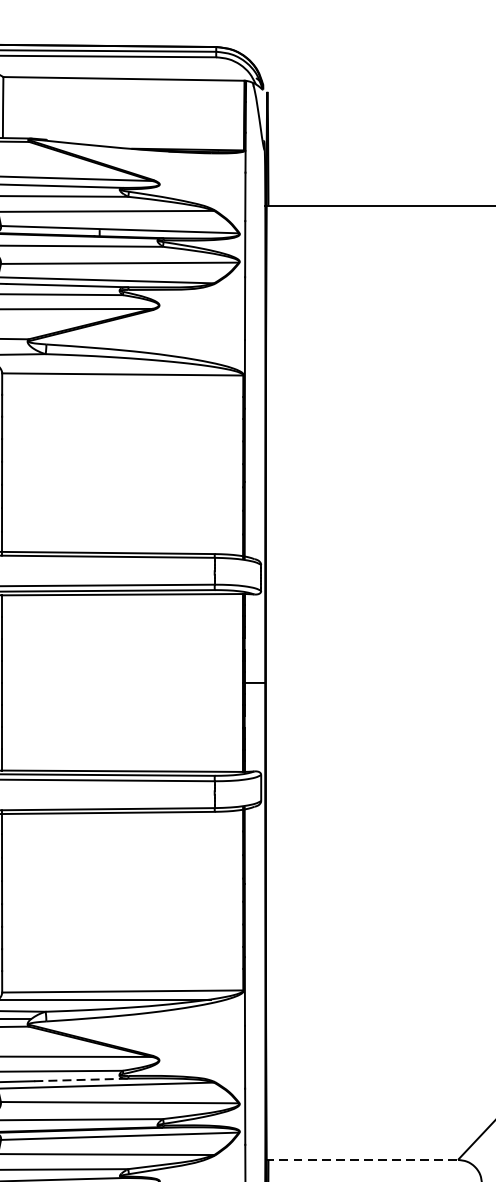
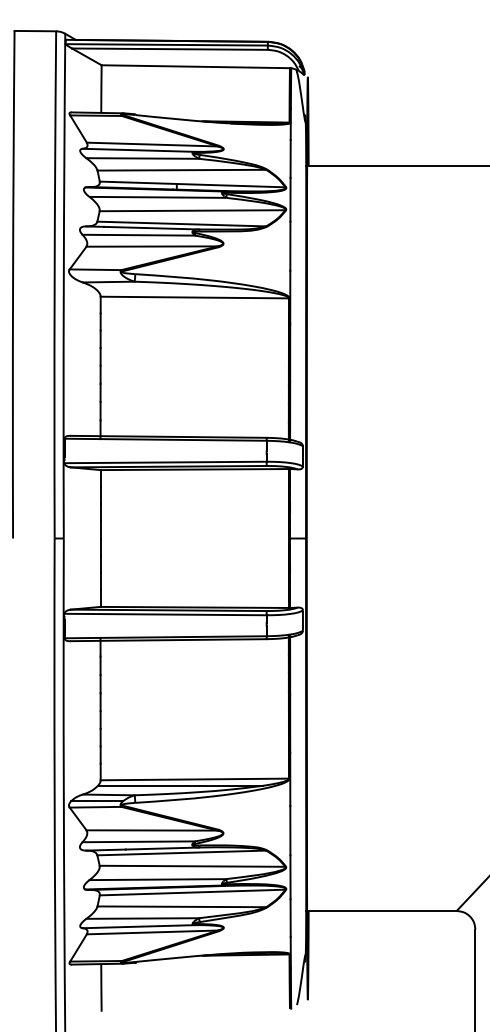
line: (81, 1079) -> (162, 848), dashed -> solid
line: (363, 1160) -> (382, 911), dashed -> solid

